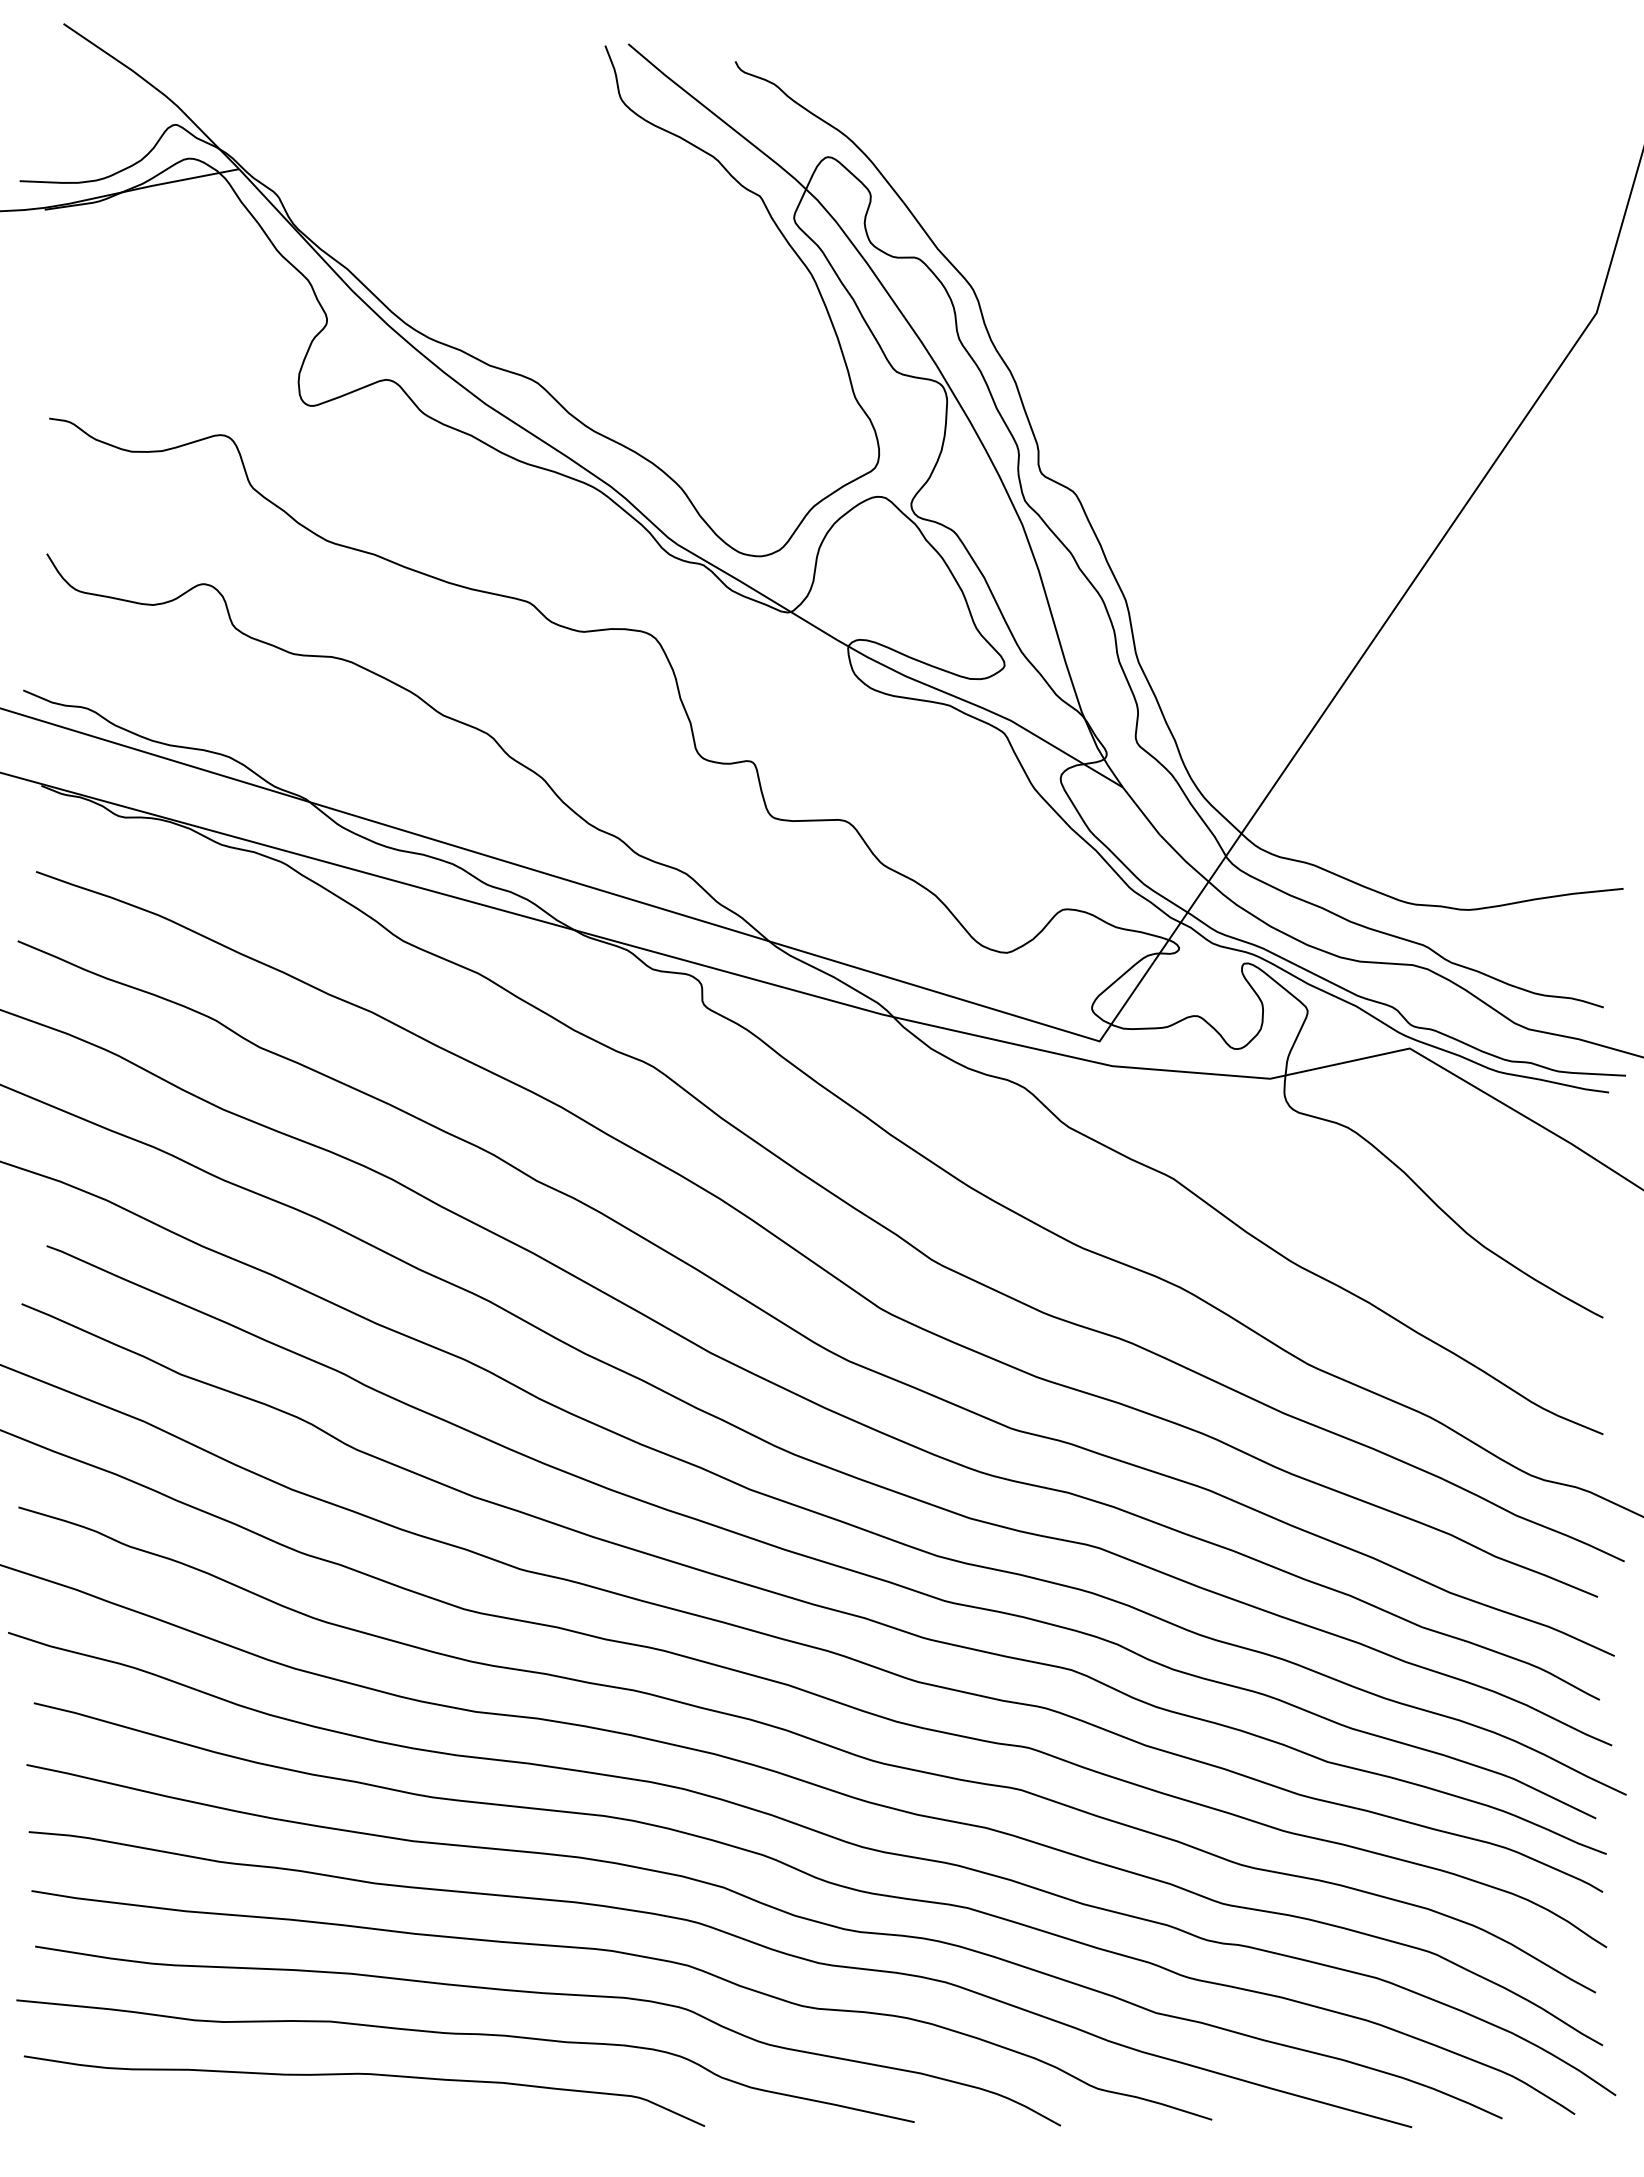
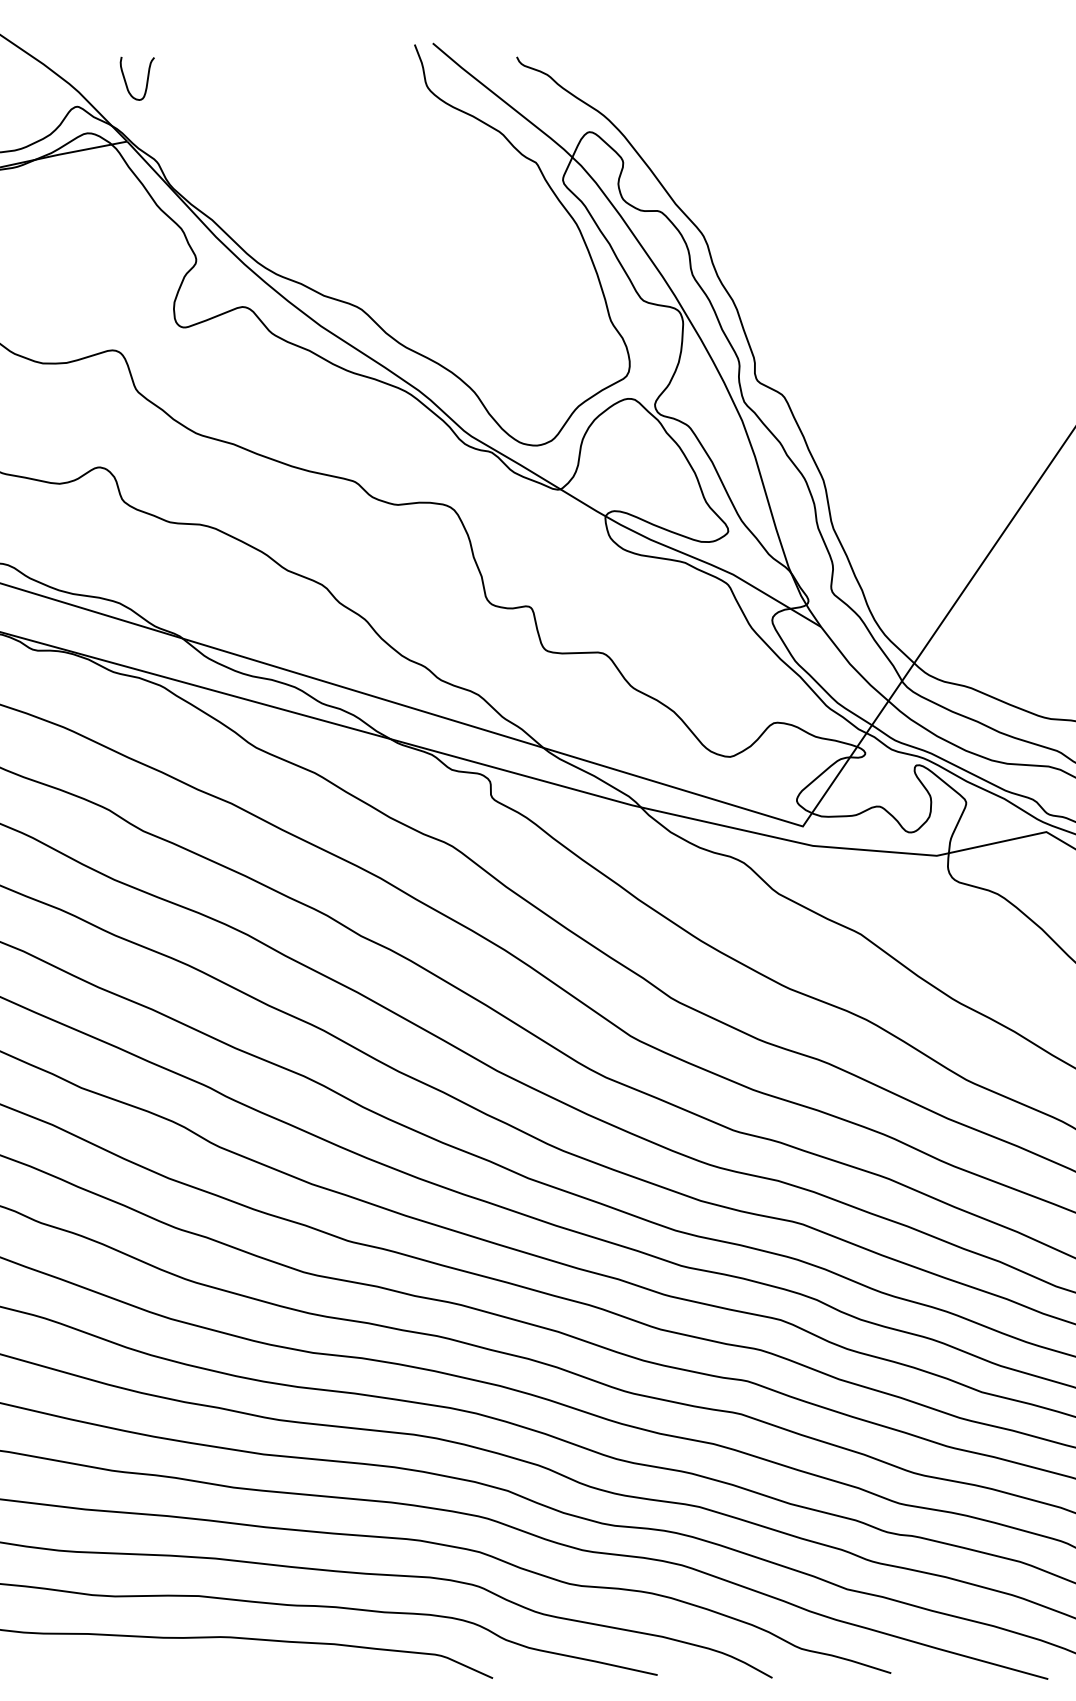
curve: (264, 89) -> (147, 79), added

